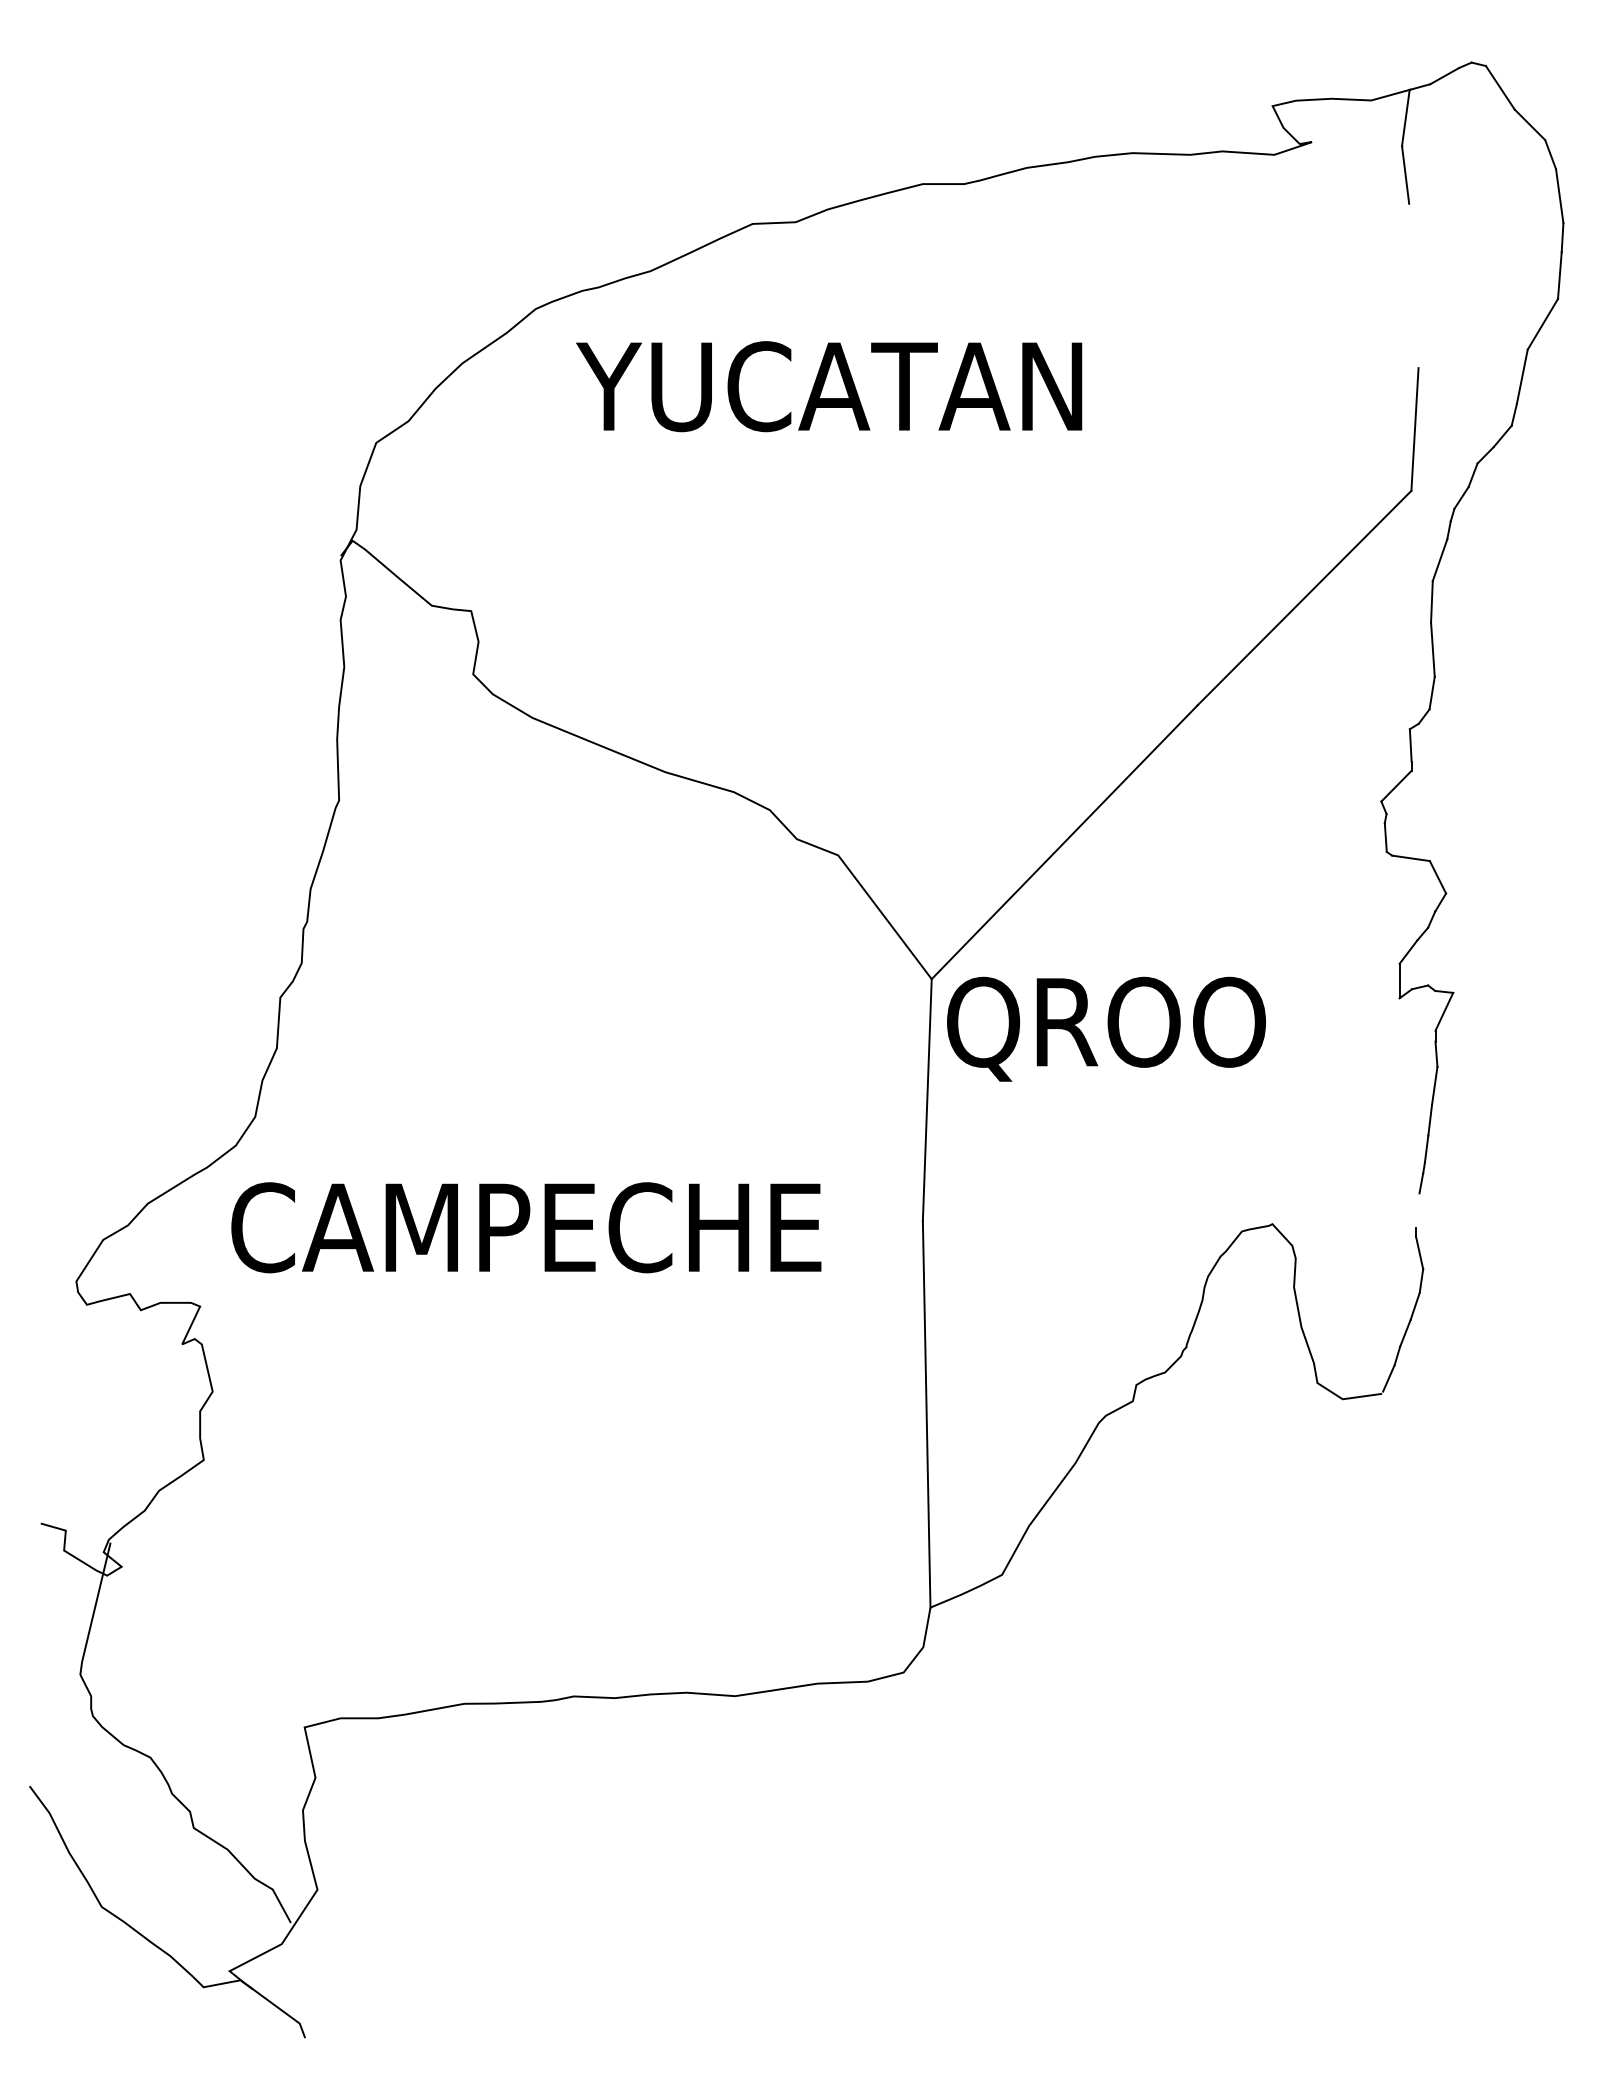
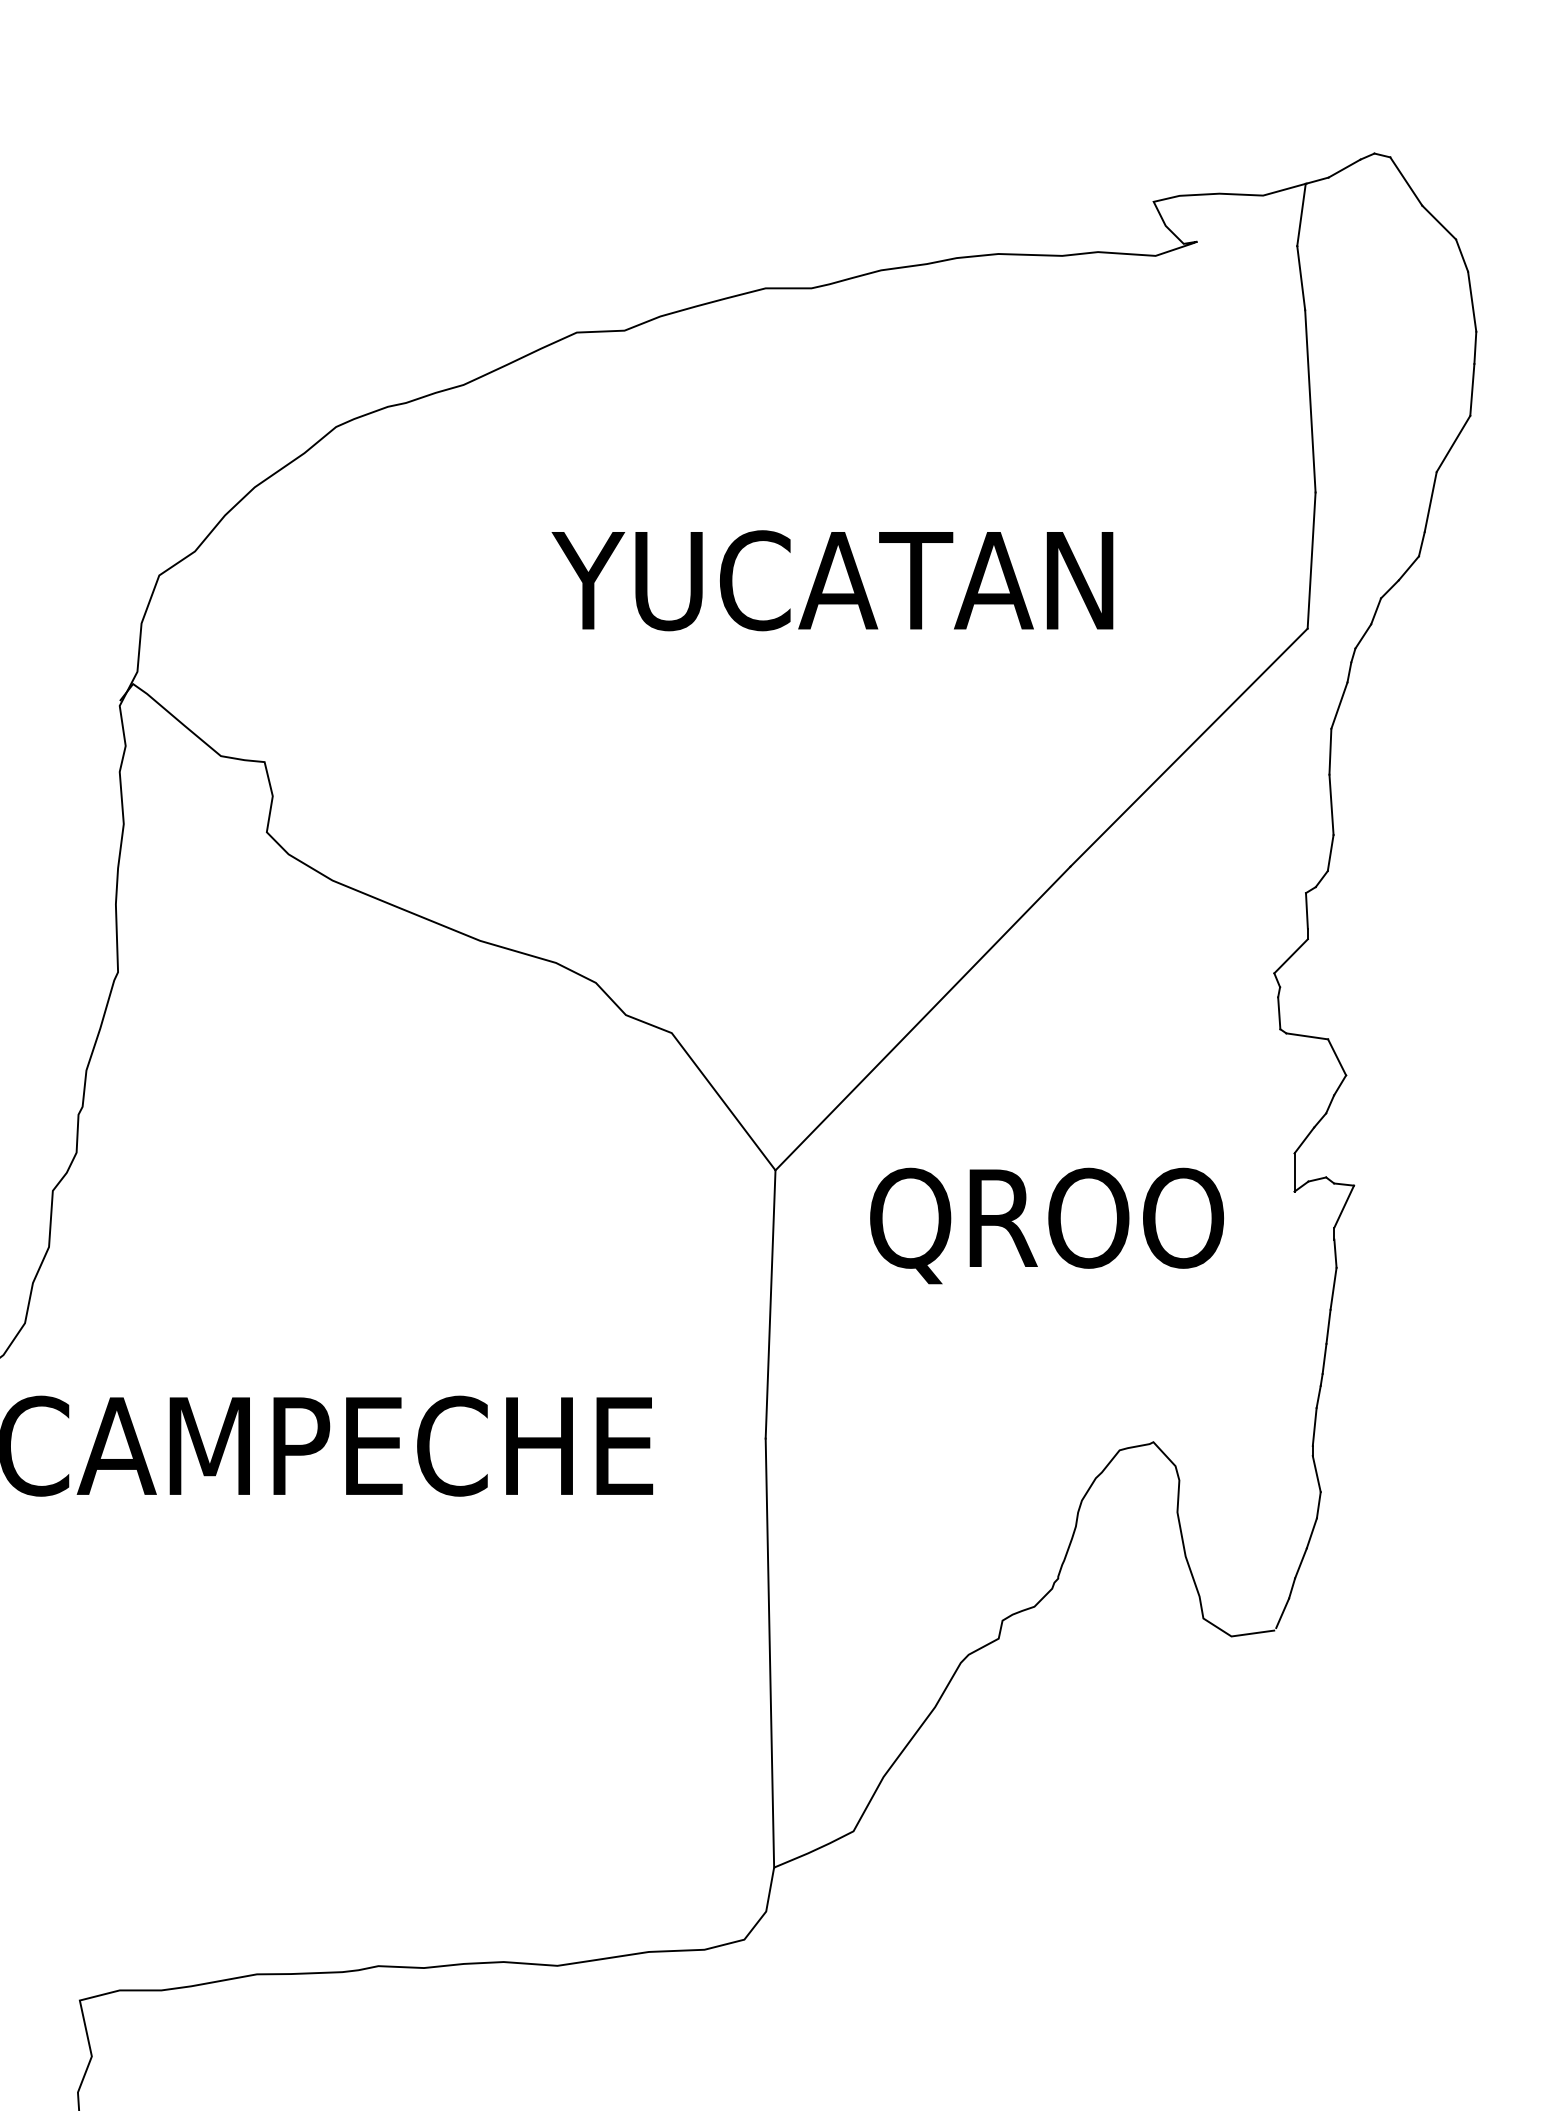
line: (1413, 285) -> (1309, 400), added
text: (829, 386) -> (832, 580), moved
text: (1106, 1028) -> (1047, 1225), moved
line: (1417, 1210) -> (1314, 1427), added

